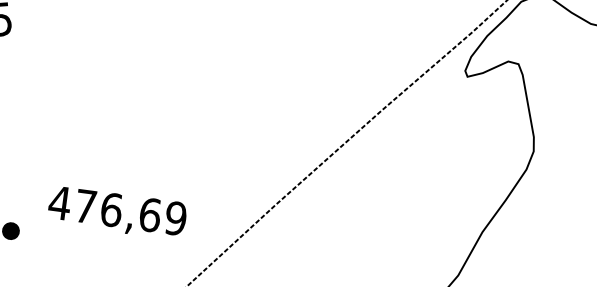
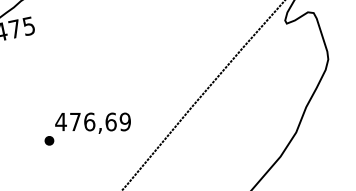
text: (116, 211) -> (92, 122), moved

